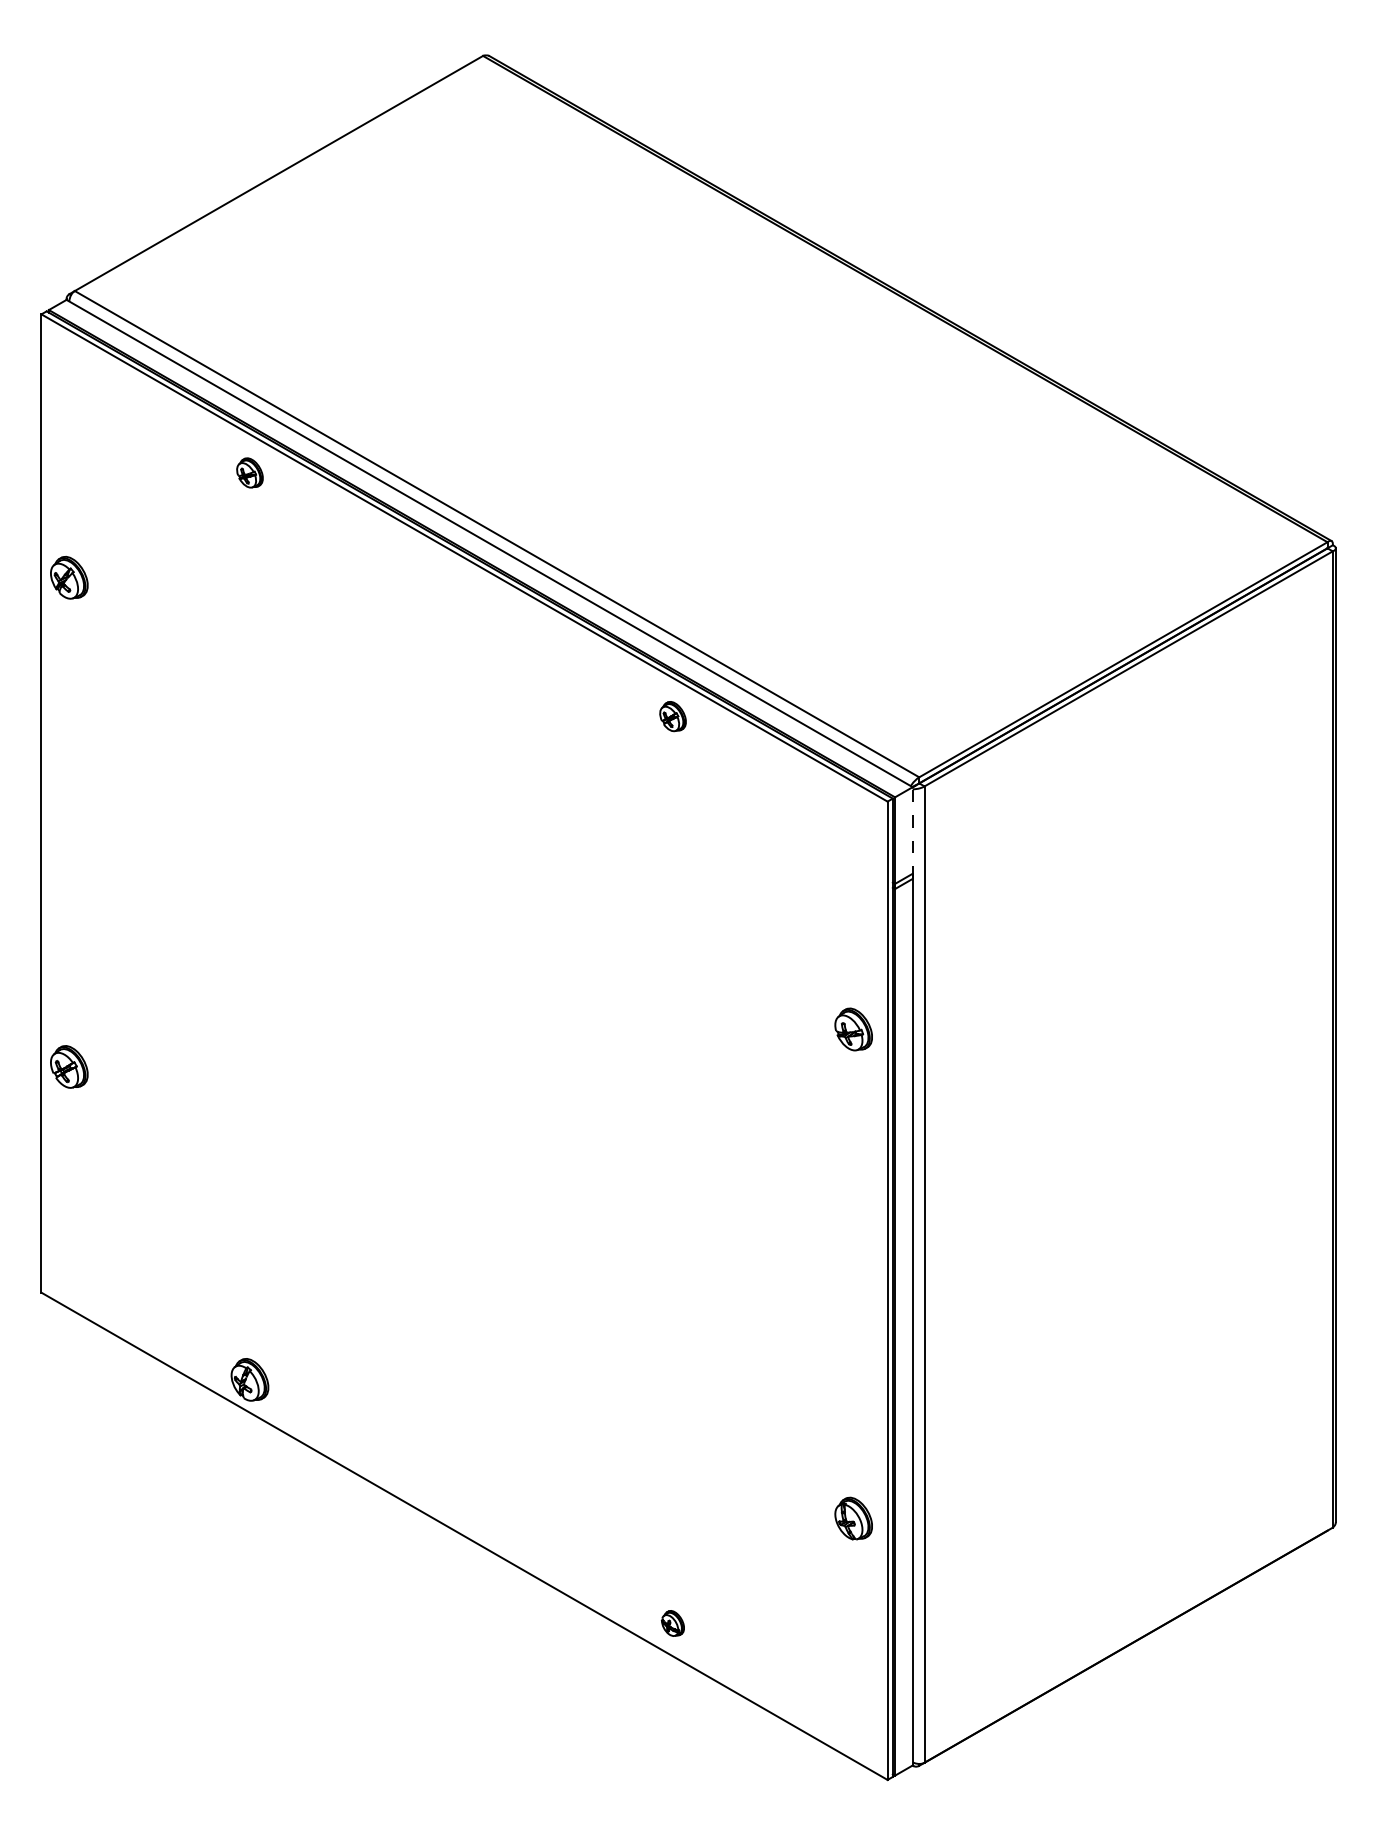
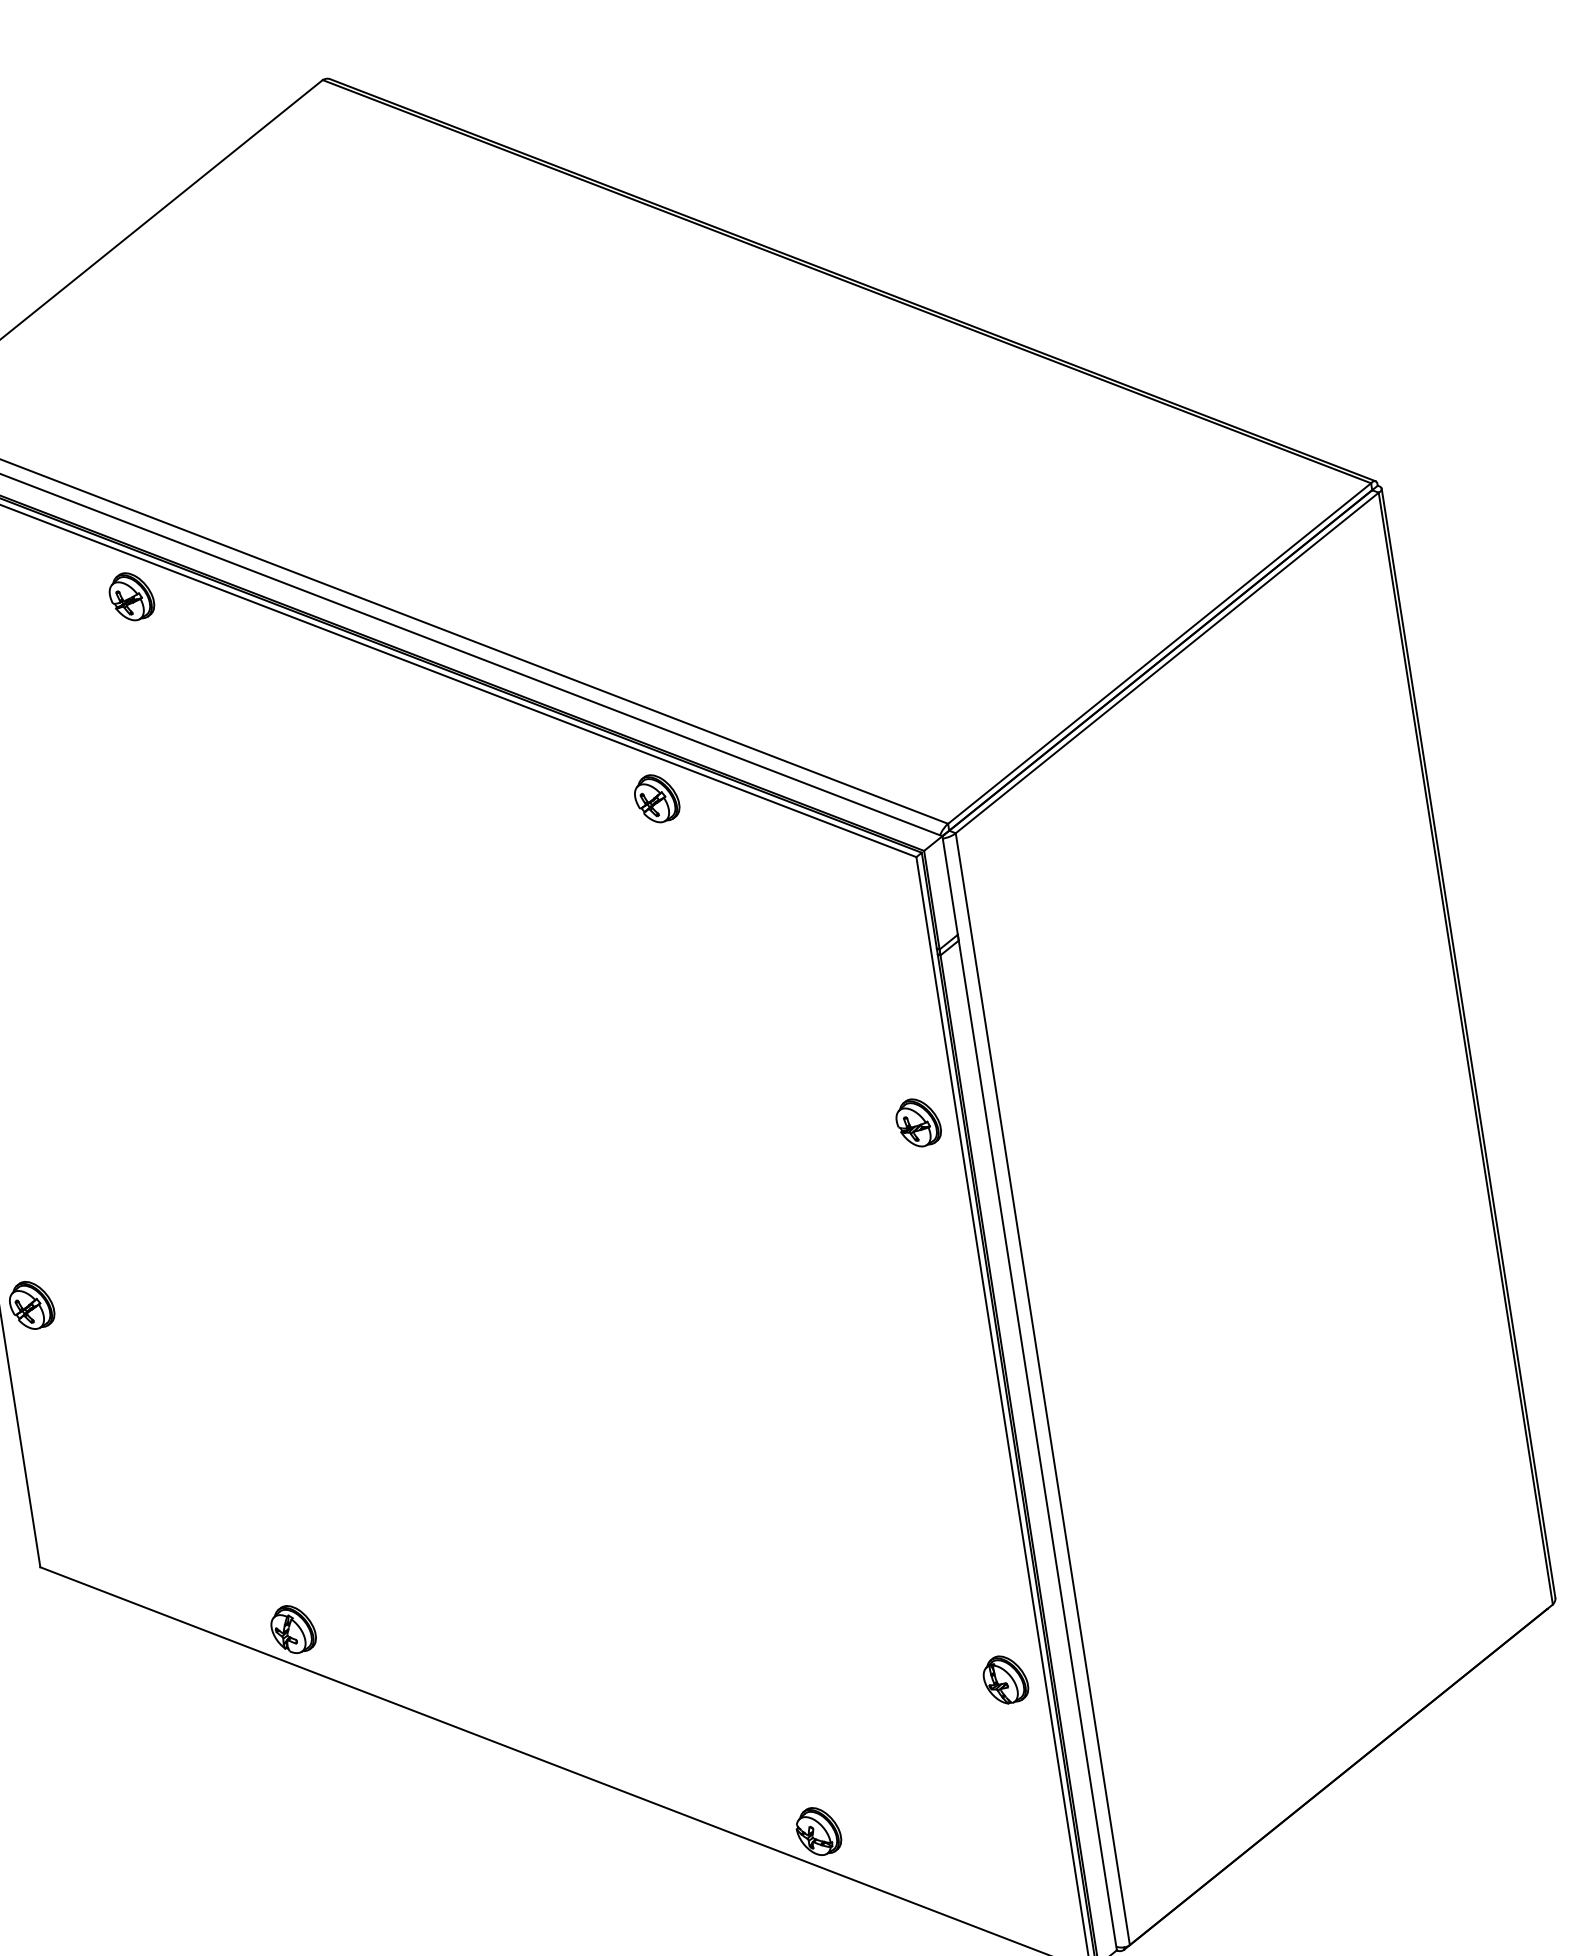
part: (249, 472) -> (131, 596), size x1.43
part: (672, 716) -> (656, 798), size x1.43
line: (912, 833) -> (950, 889), dashed -> solid
part: (672, 1623) -> (817, 1831), size x1.67

